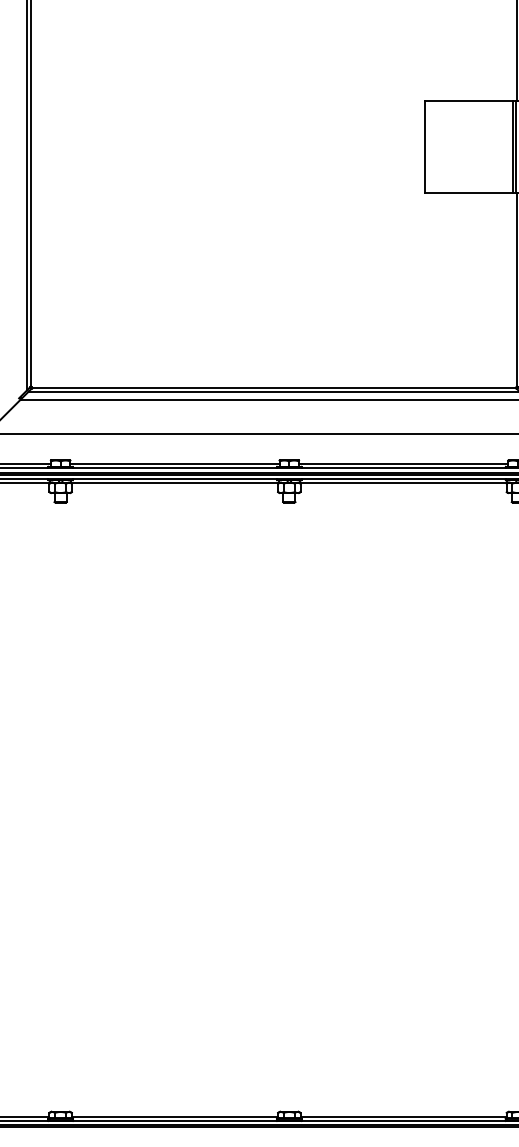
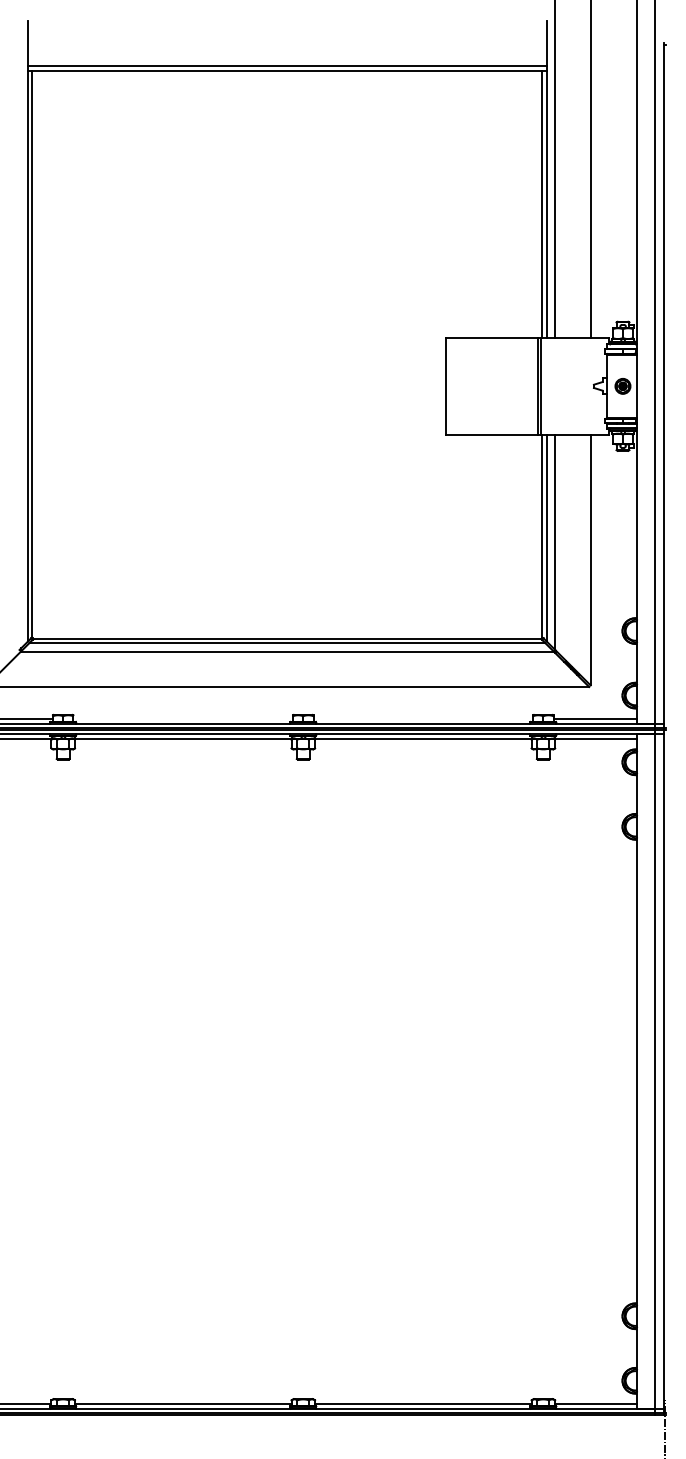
line: (175, 464) -> (183, 719), removed
line: (403, 464) -> (423, 719), removed

